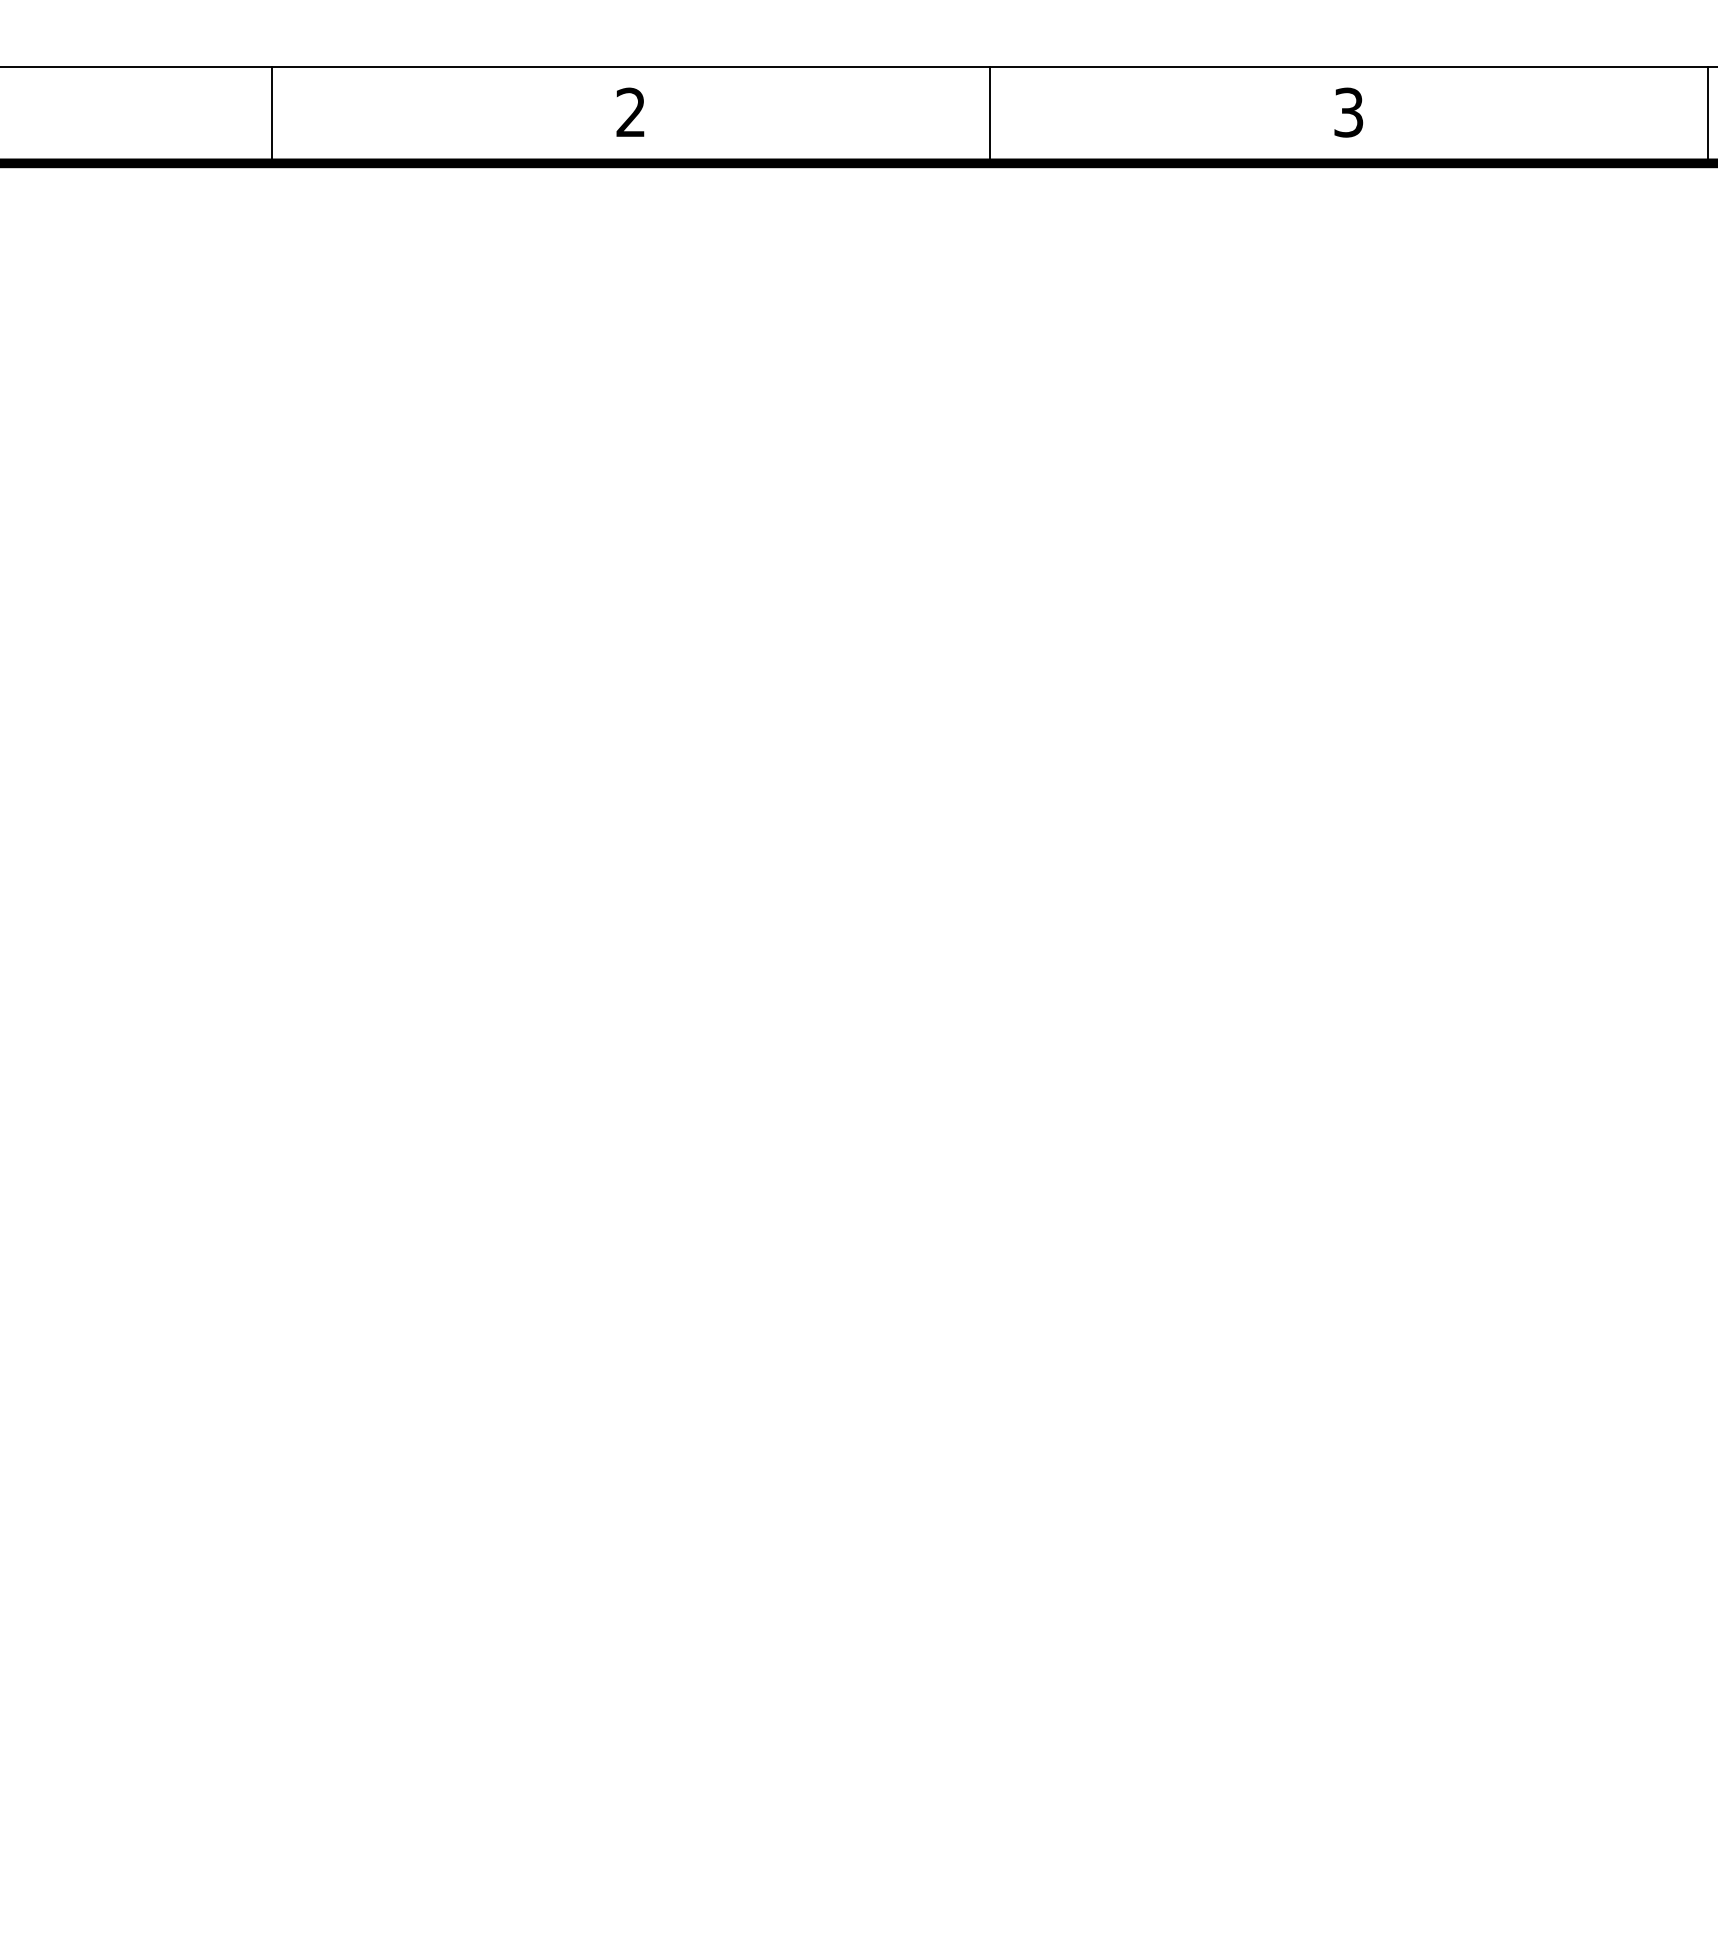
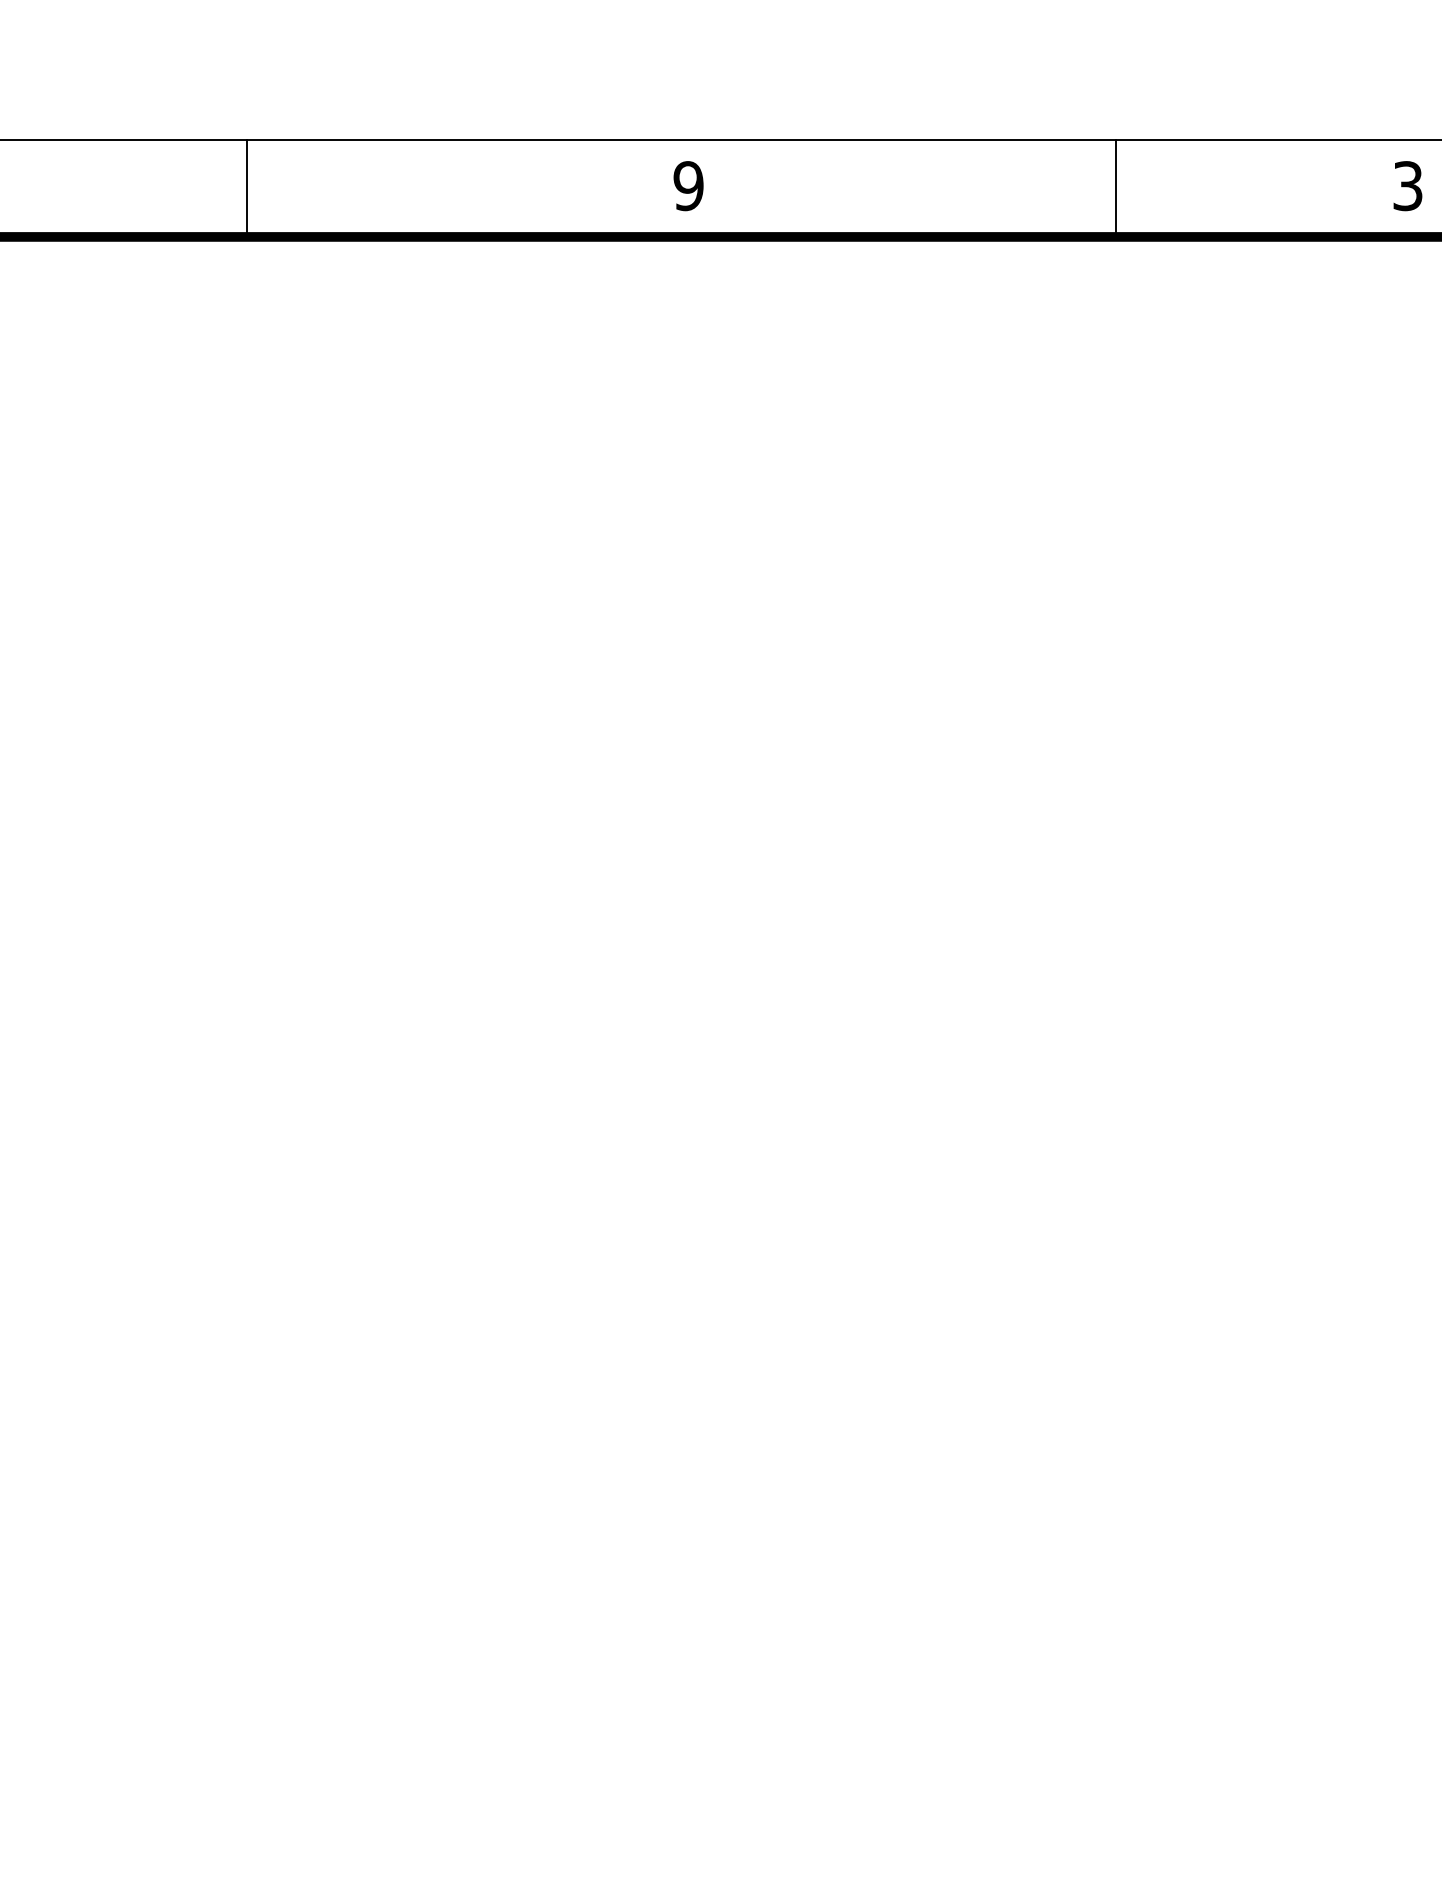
text: (630, 112) -> (688, 185), 2 -> 9
line: (272, 114) -> (247, 187), moved
line: (990, 114) -> (1116, 187), moved

